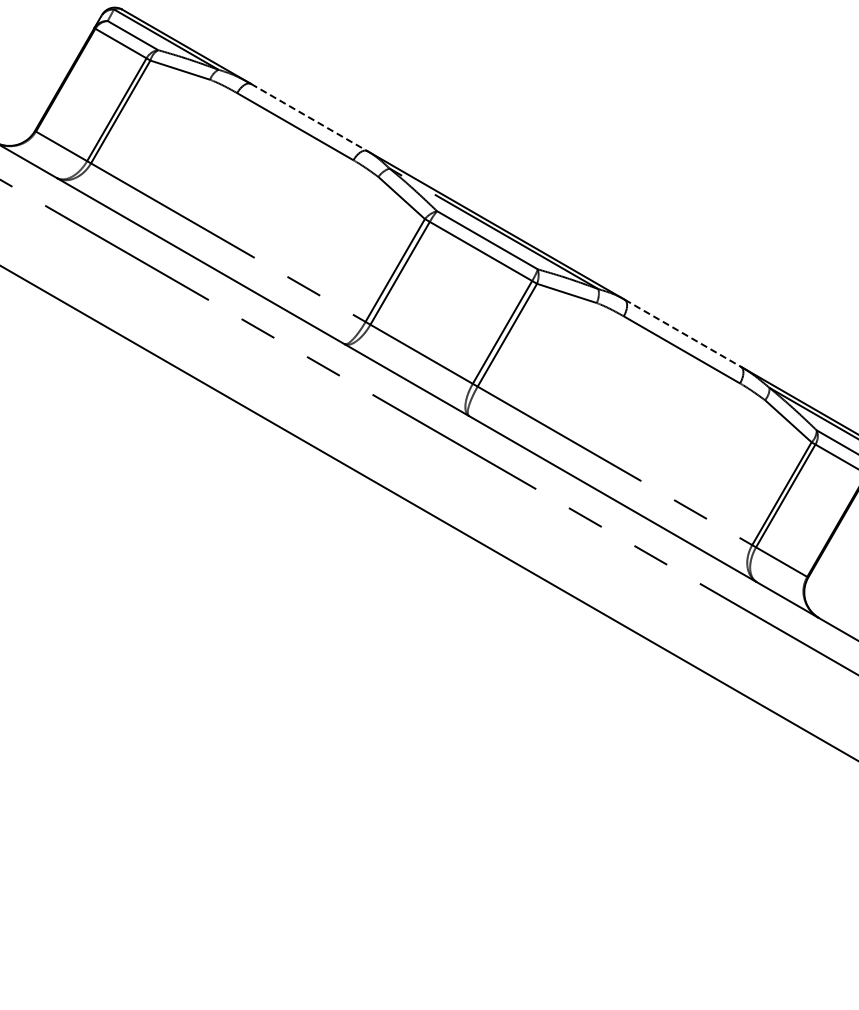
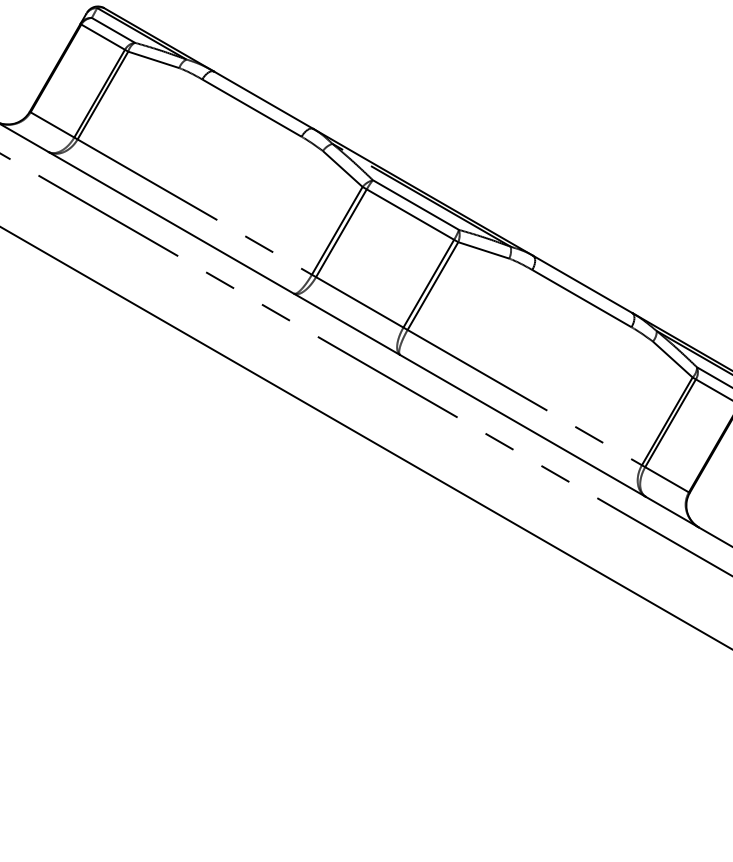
line: (309, 117) -> (264, 100), dashed -> solid
line: (683, 333) -> (583, 284), dashed -> solid

